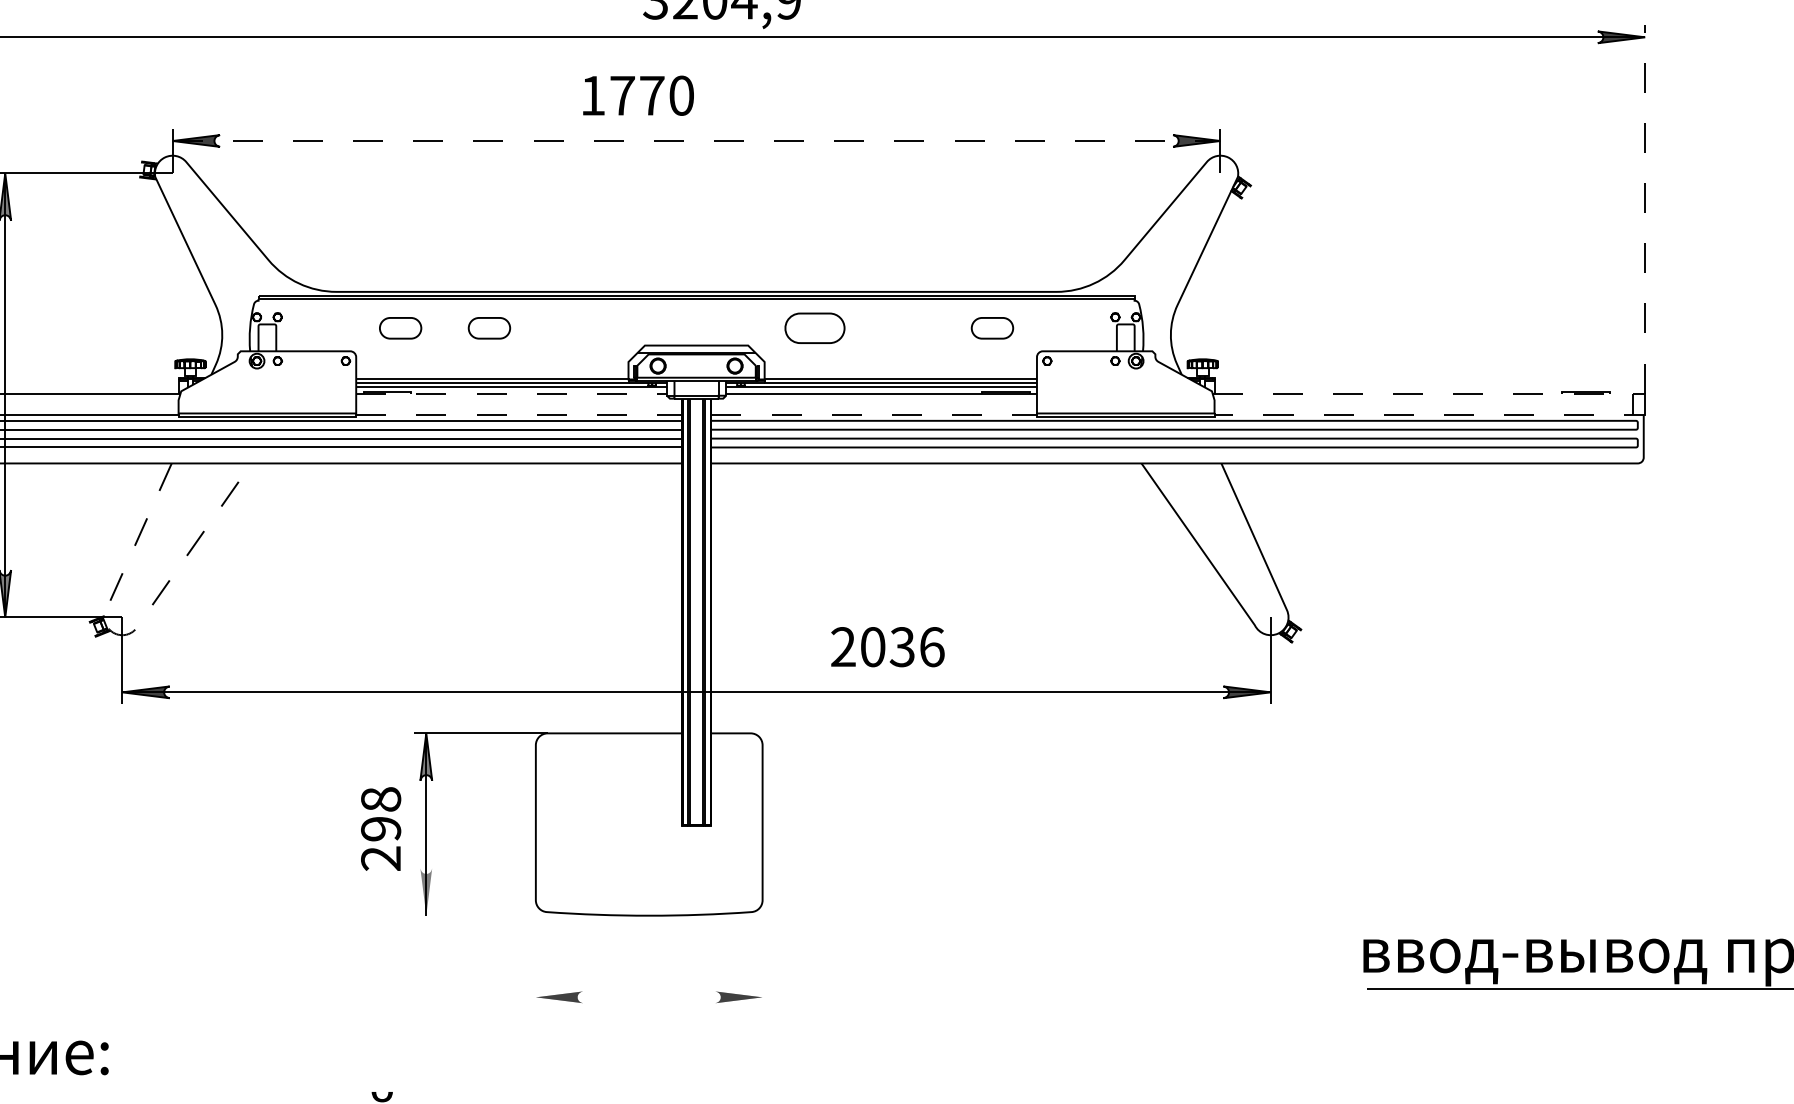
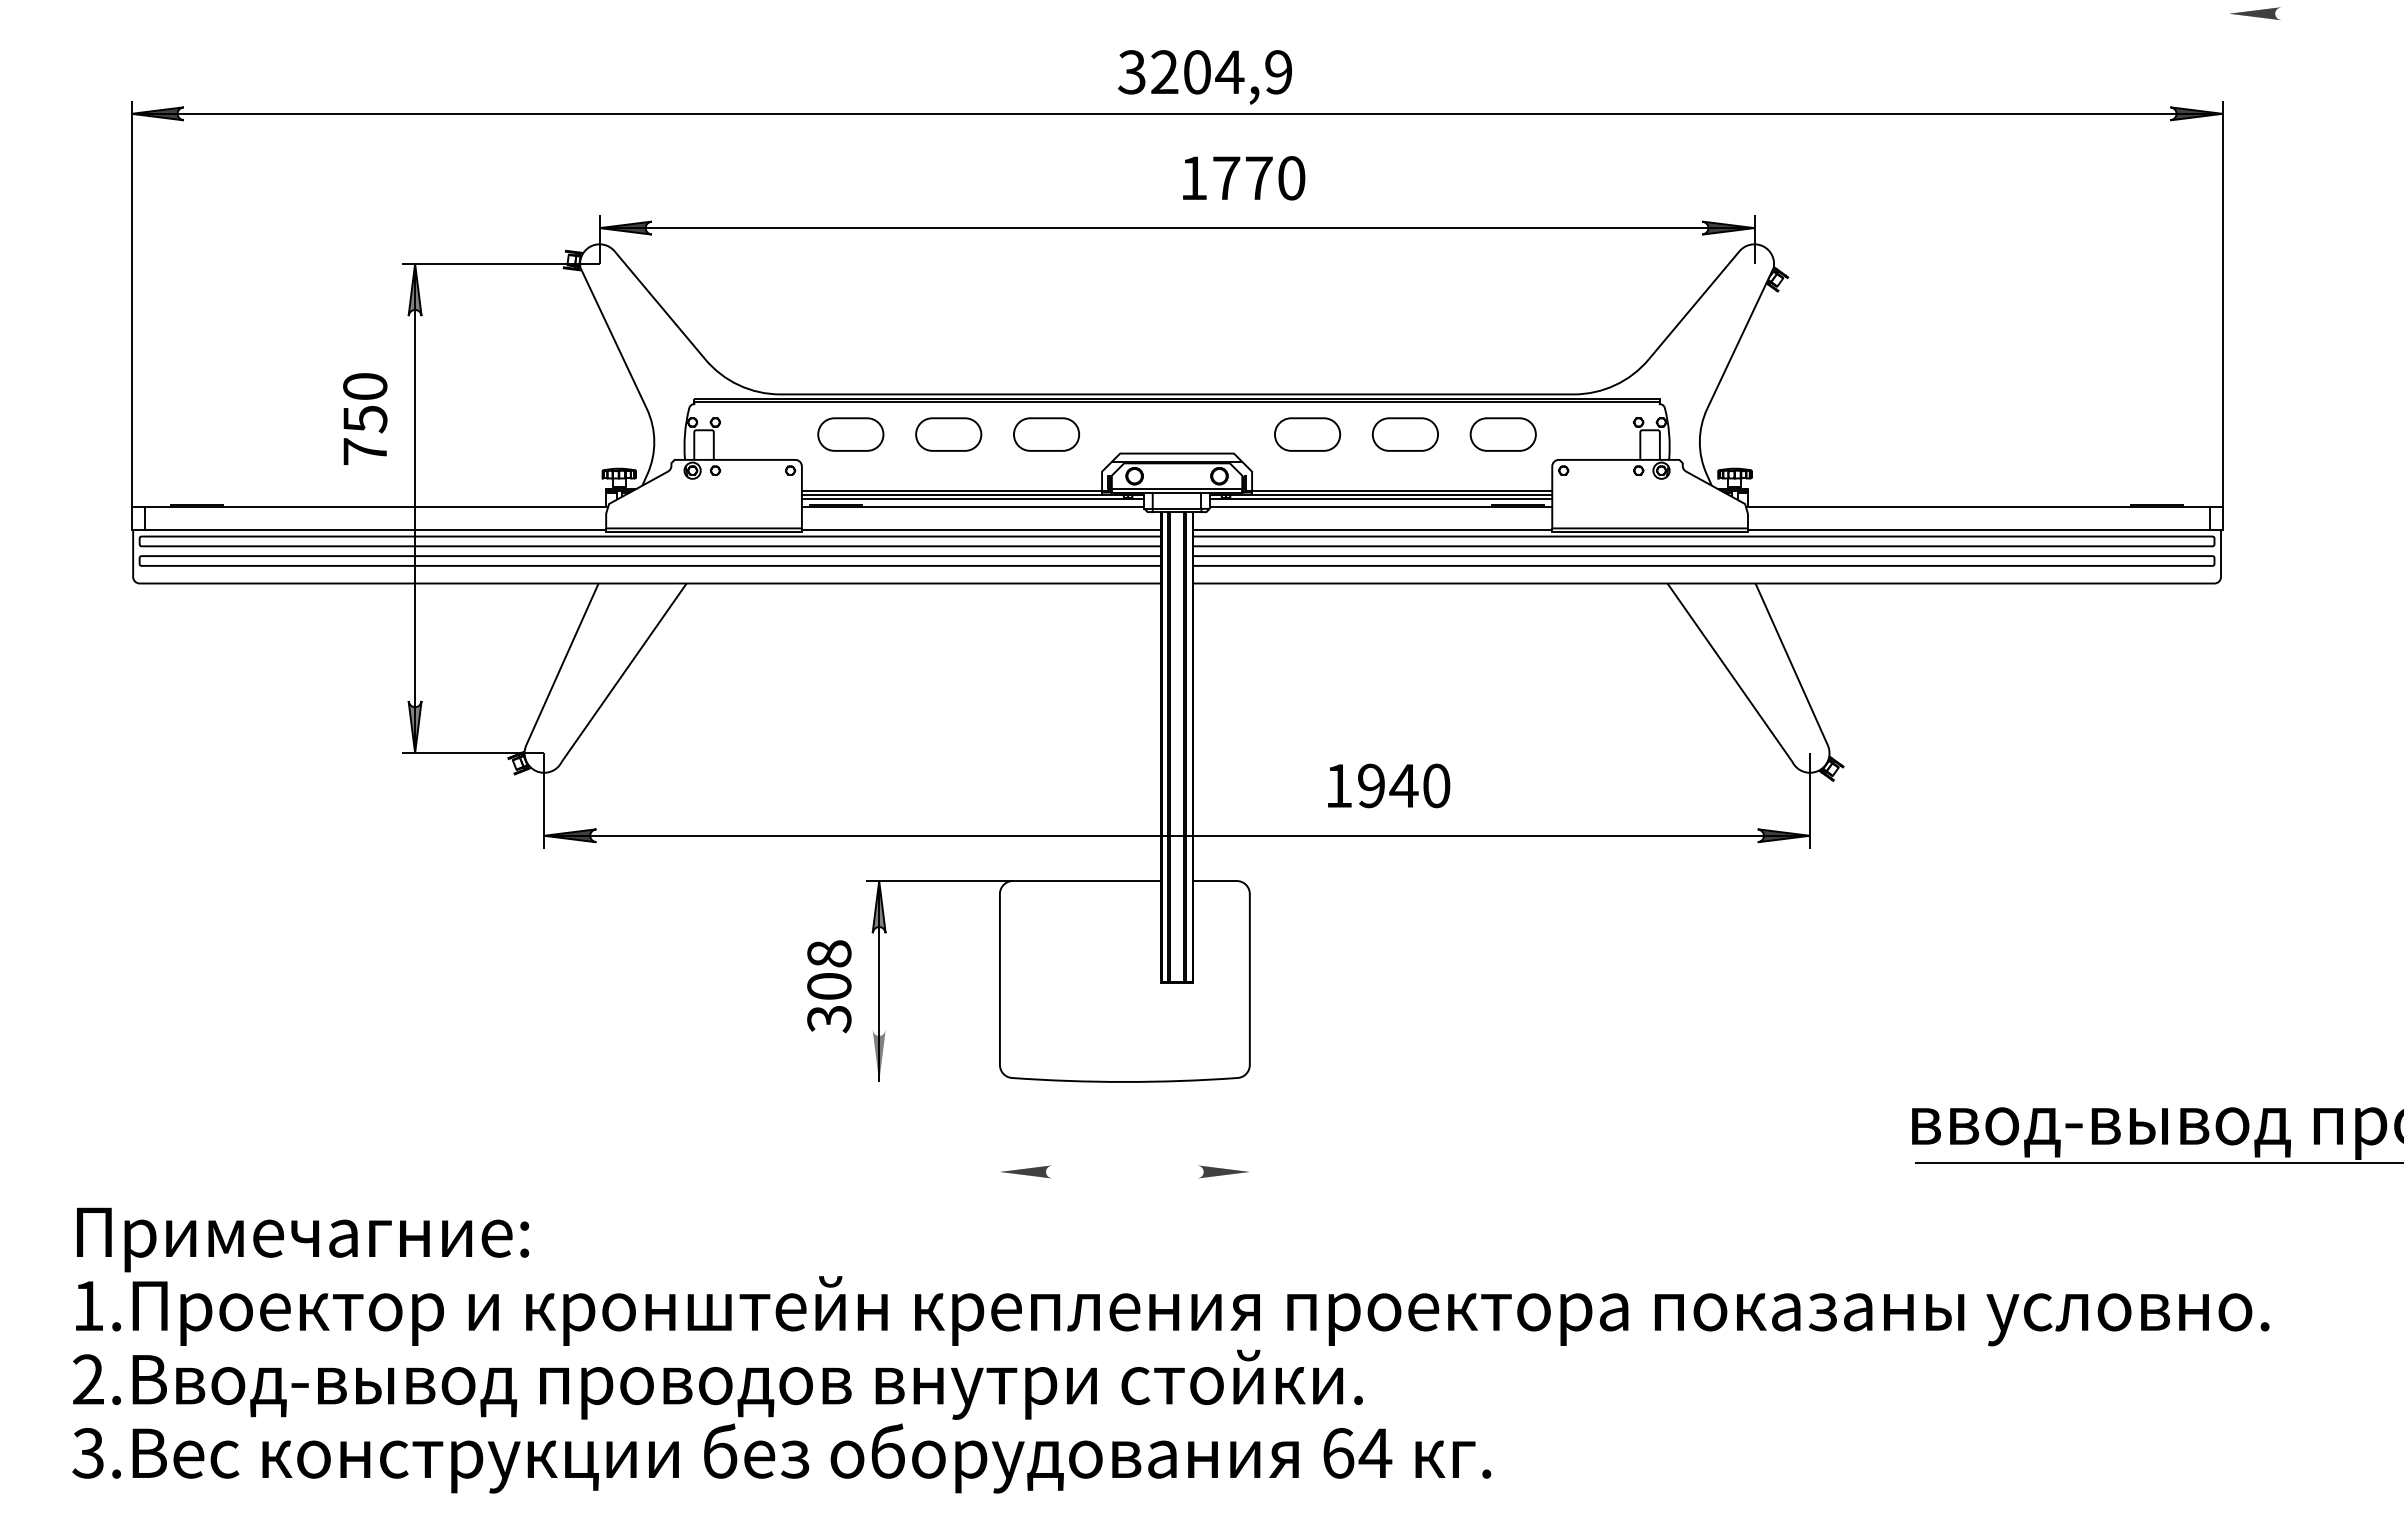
text: (638, 95) -> (1244, 178), moved
line: (696, 141) -> (1177, 228), dashed -> solid
line: (1645, 209) -> (2222, 303), dashed -> solid
part: (400, 328) -> (850, 434), size x1.43
part: (489, 328) -> (948, 434), size x1.43
part: (578, 328) -> (1046, 434), added
part: (902, 328) -> (1404, 434), added
part: (991, 328) -> (1502, 434), size x1.43
line: (511, 393) -> (973, 506), dashed -> solid
line: (1633, 403) -> (2209, 517), dashed -> solid
line: (519, 415) -> (981, 530), dashed -> solid
line: (874, 415) -> (1373, 530), dashed -> solid
line: (128, 634) -> (550, 771), dashed -> solid
text: (887, 646) -> (1387, 785), 2036 -> 1940
text: (381, 844) -> (829, 1003), 298 -> 308

